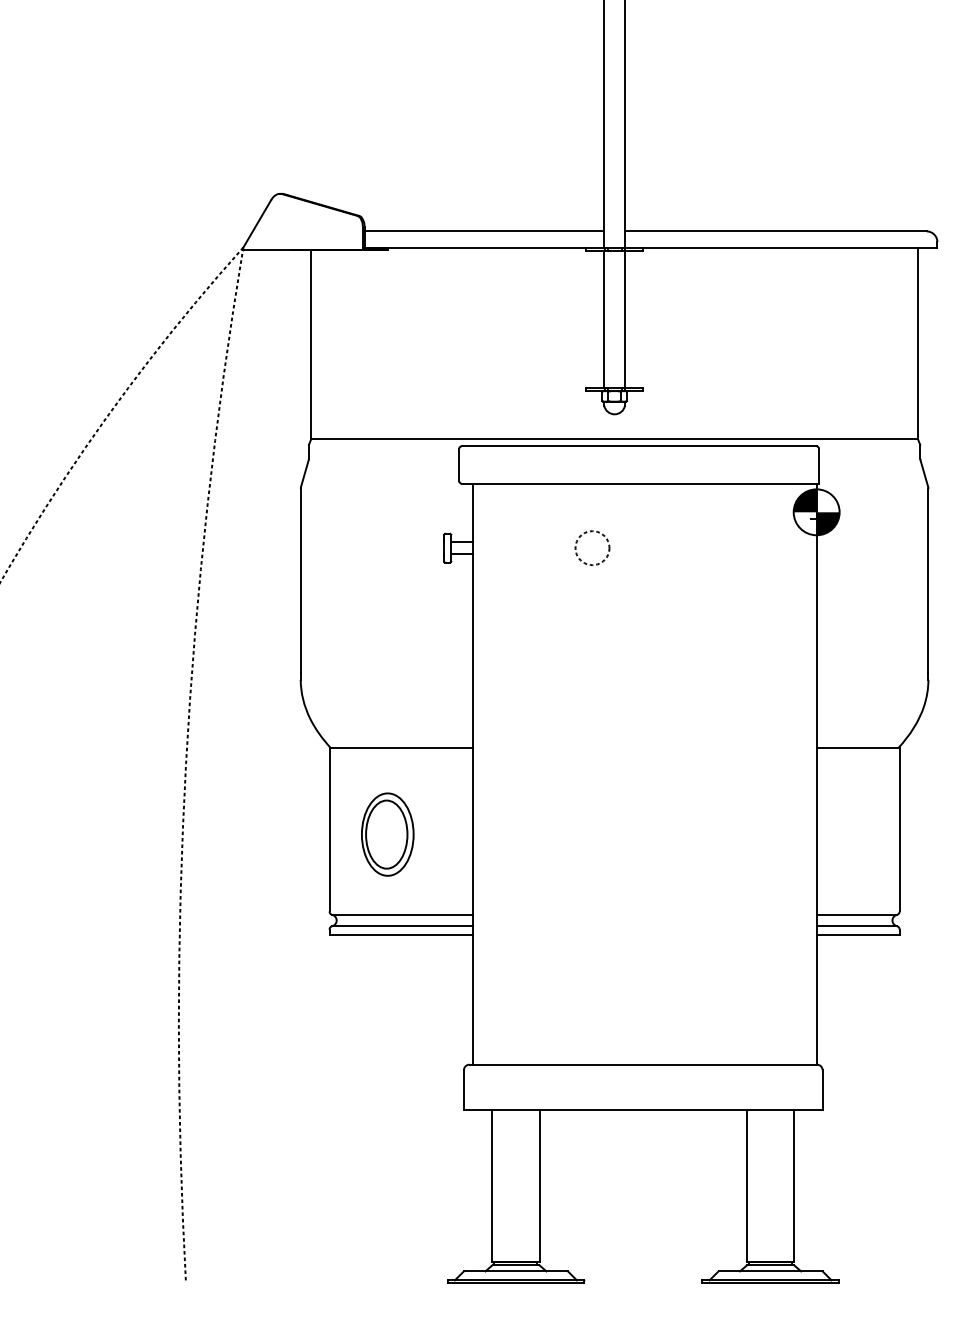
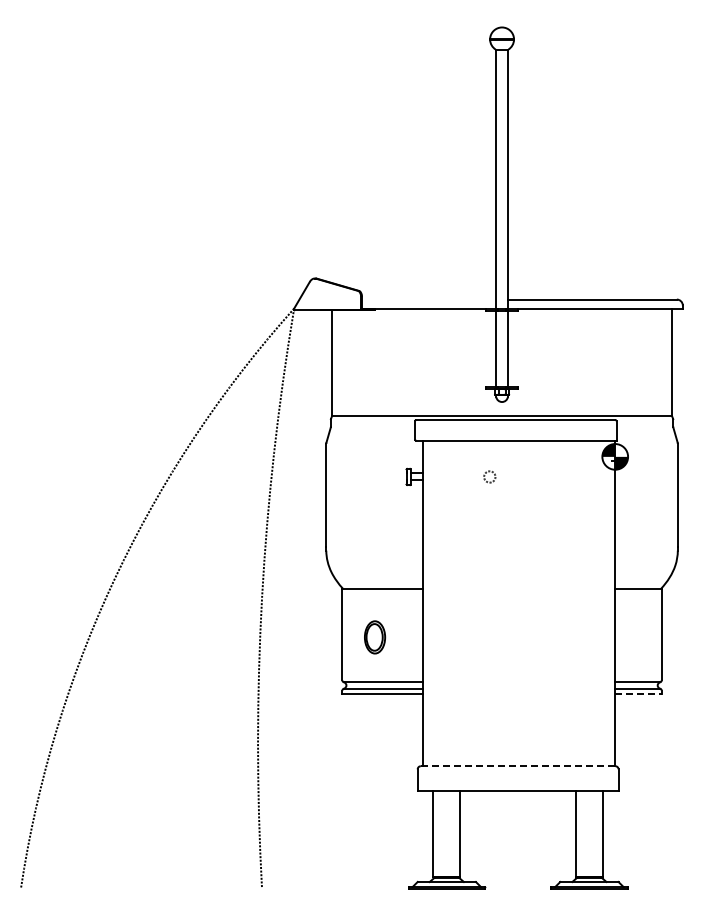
line: (485, 231) -> (429, 299), removed
circle: (592, 547) -> (489, 476), size x0.6
part: (386, 834) -> (374, 637), size x0.7
line: (858, 934) -> (638, 693), solid -> dashed
line: (643, 1065) -> (518, 766), solid -> dashed

